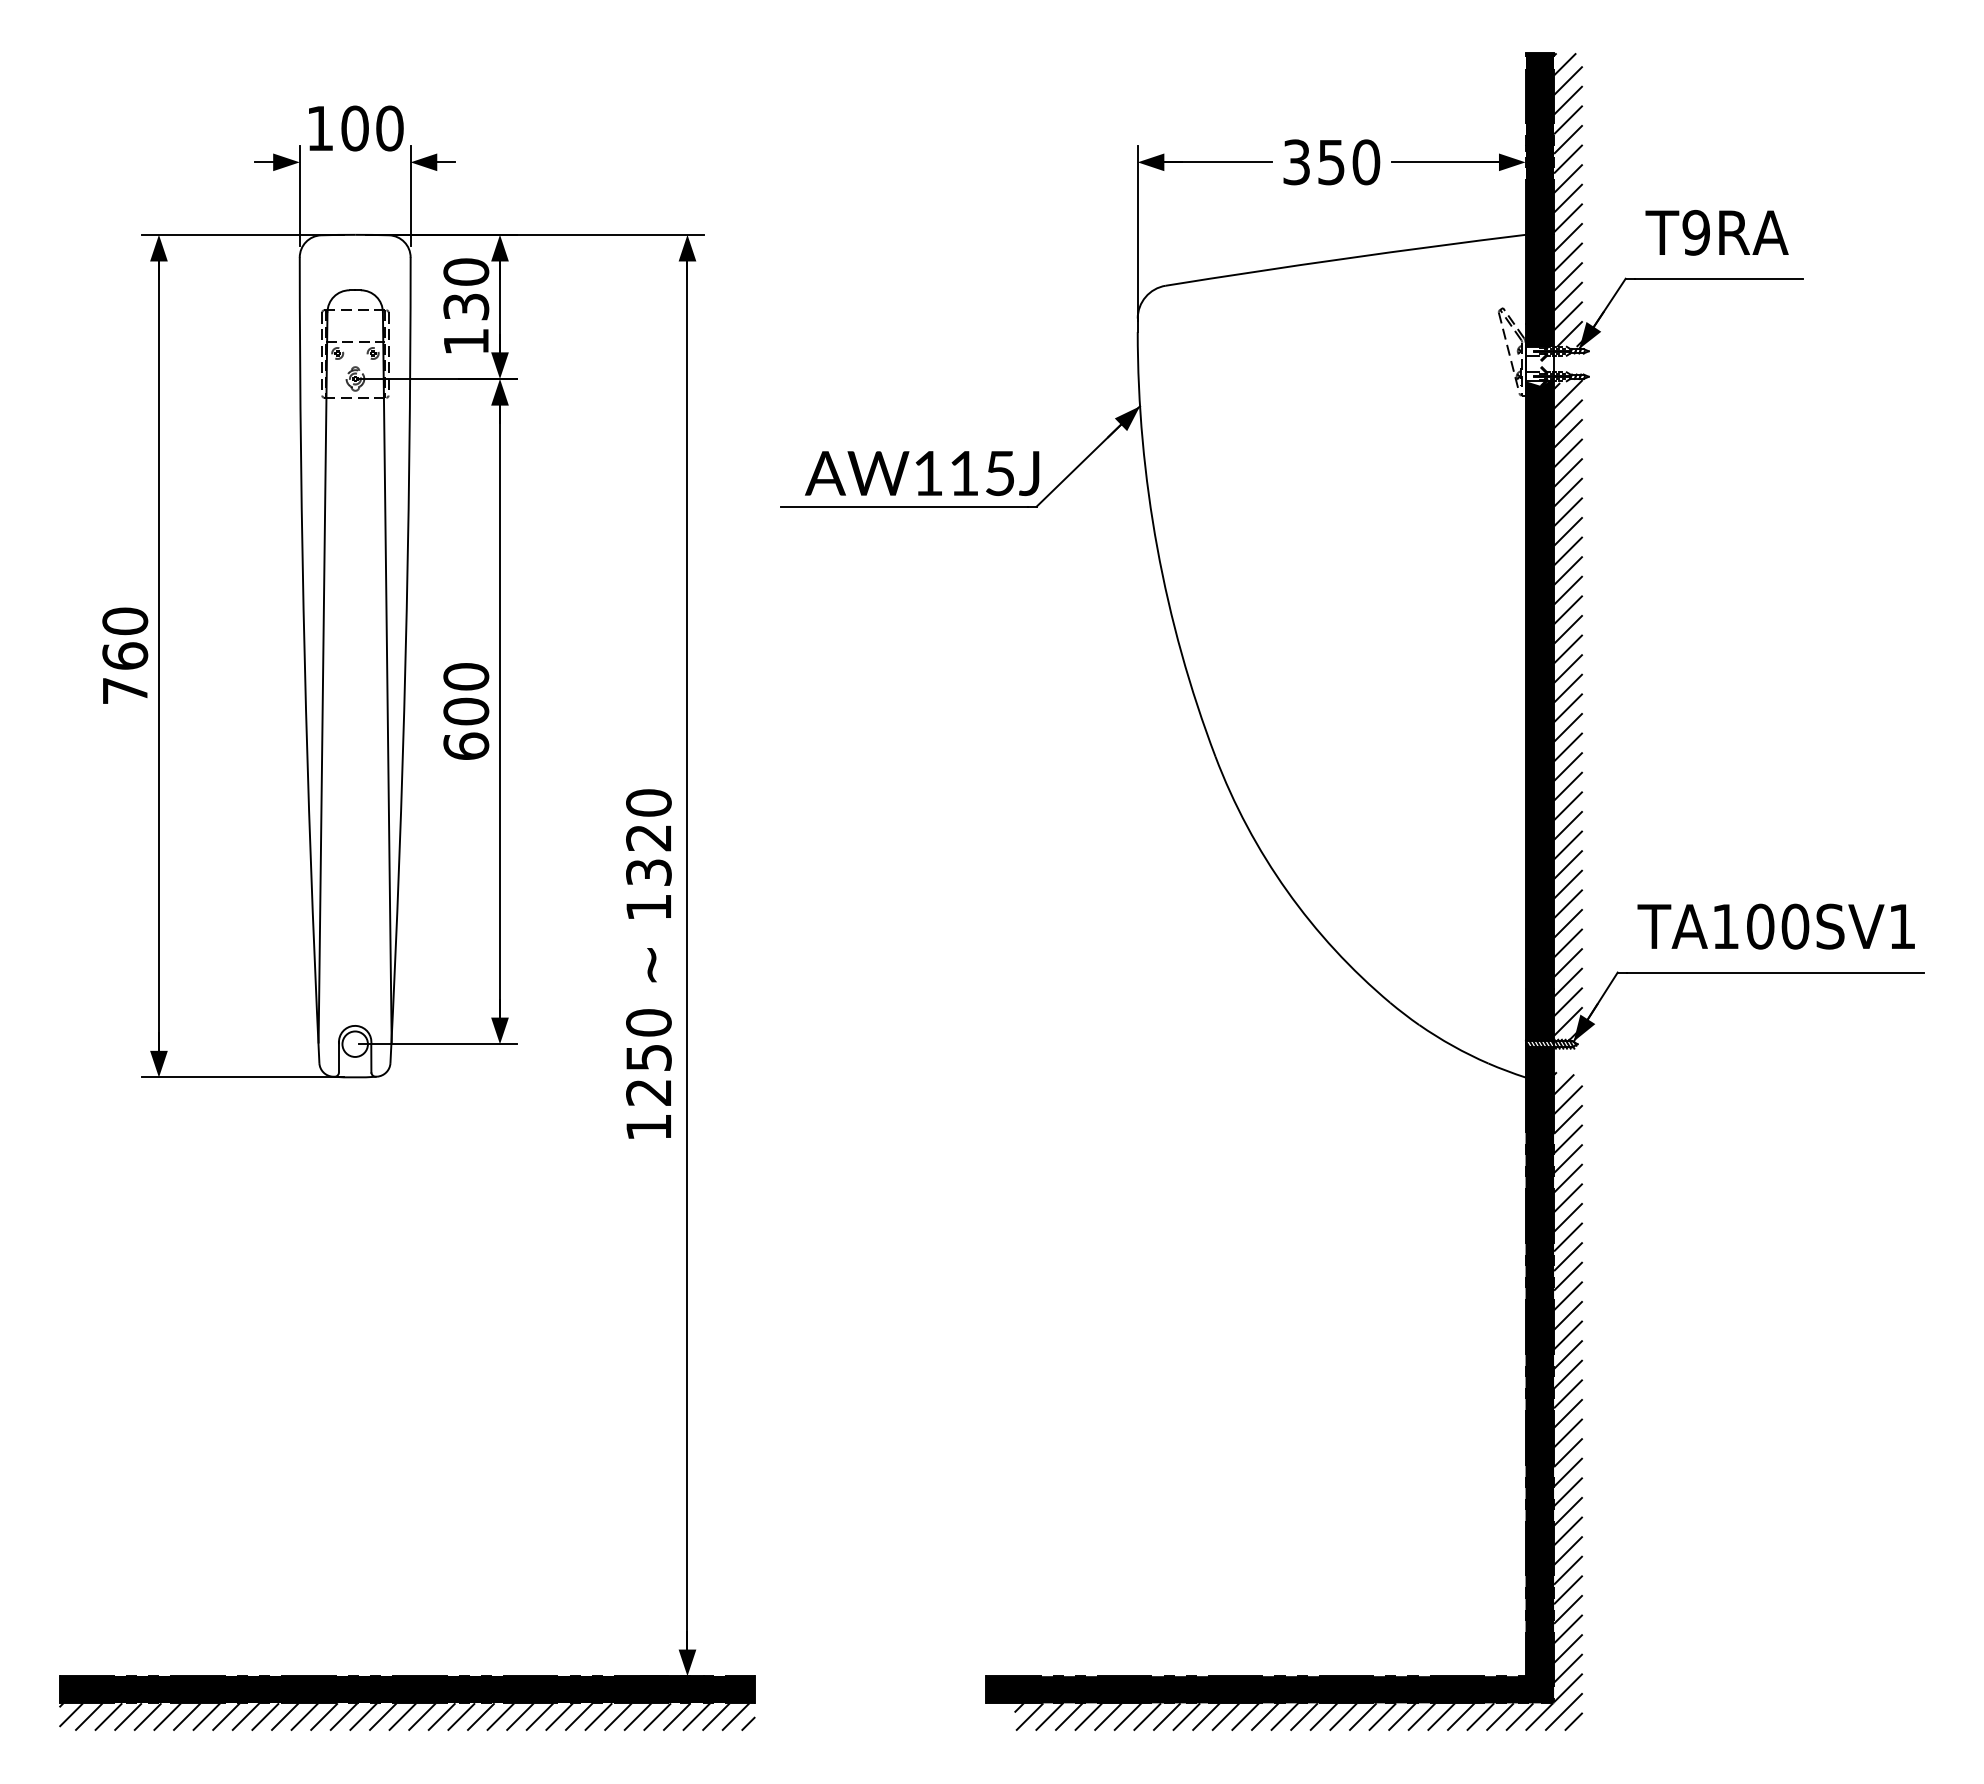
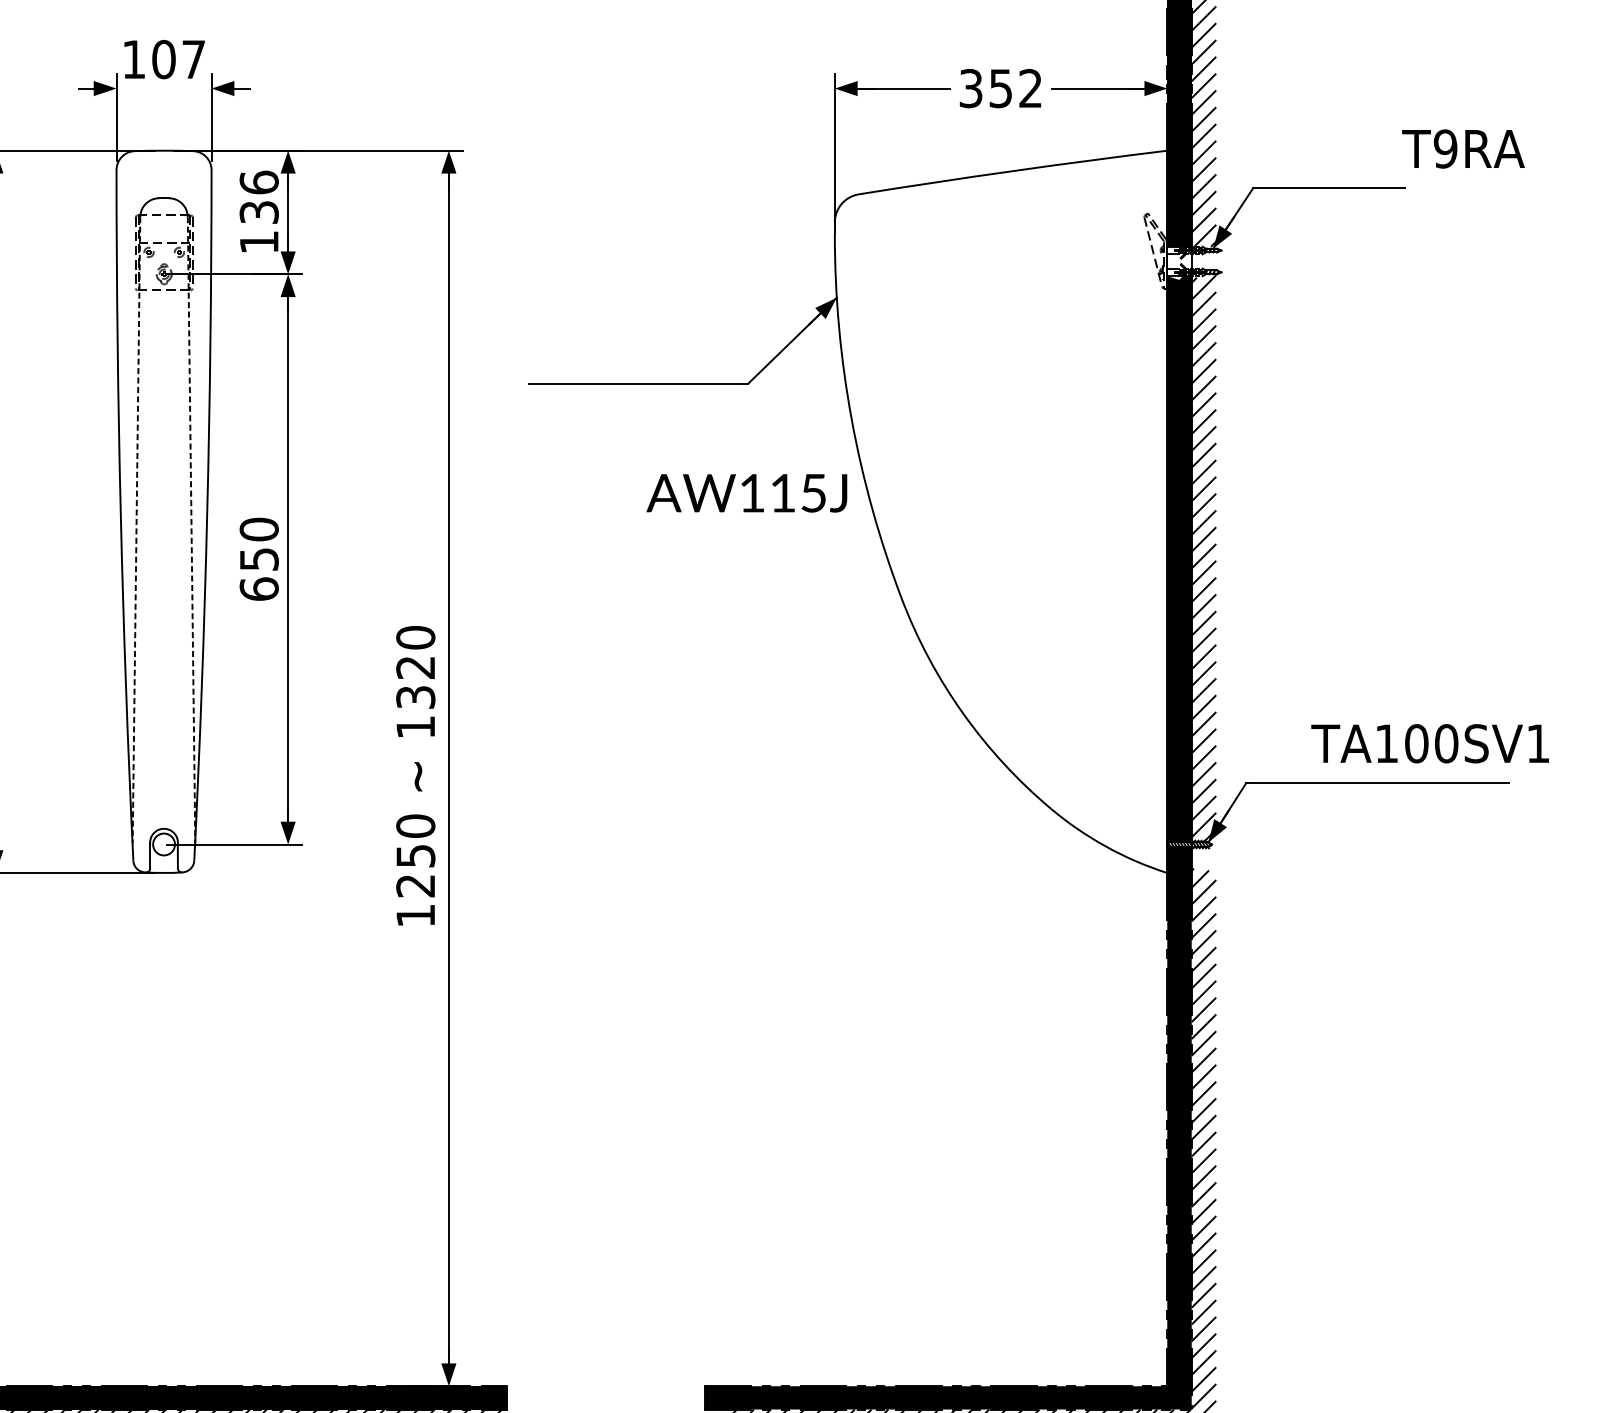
text: (389, 128) -> (193, 59), 100 -> 107
text: (1366, 162) -> (1030, 88), 350 -> 352
text: (1716, 232) -> (1462, 148), moved
text: (466, 271) -> (259, 182), 130 -> 136
text: (922, 473) -> (747, 493), moved
line: (323, 678) -> (136, 531), solid -> dashed
line: (387, 678) -> (191, 531), solid -> dashed
text: (466, 711) -> (259, 559), 600 -> 650
text: (1775, 926) -> (1429, 743), moved

